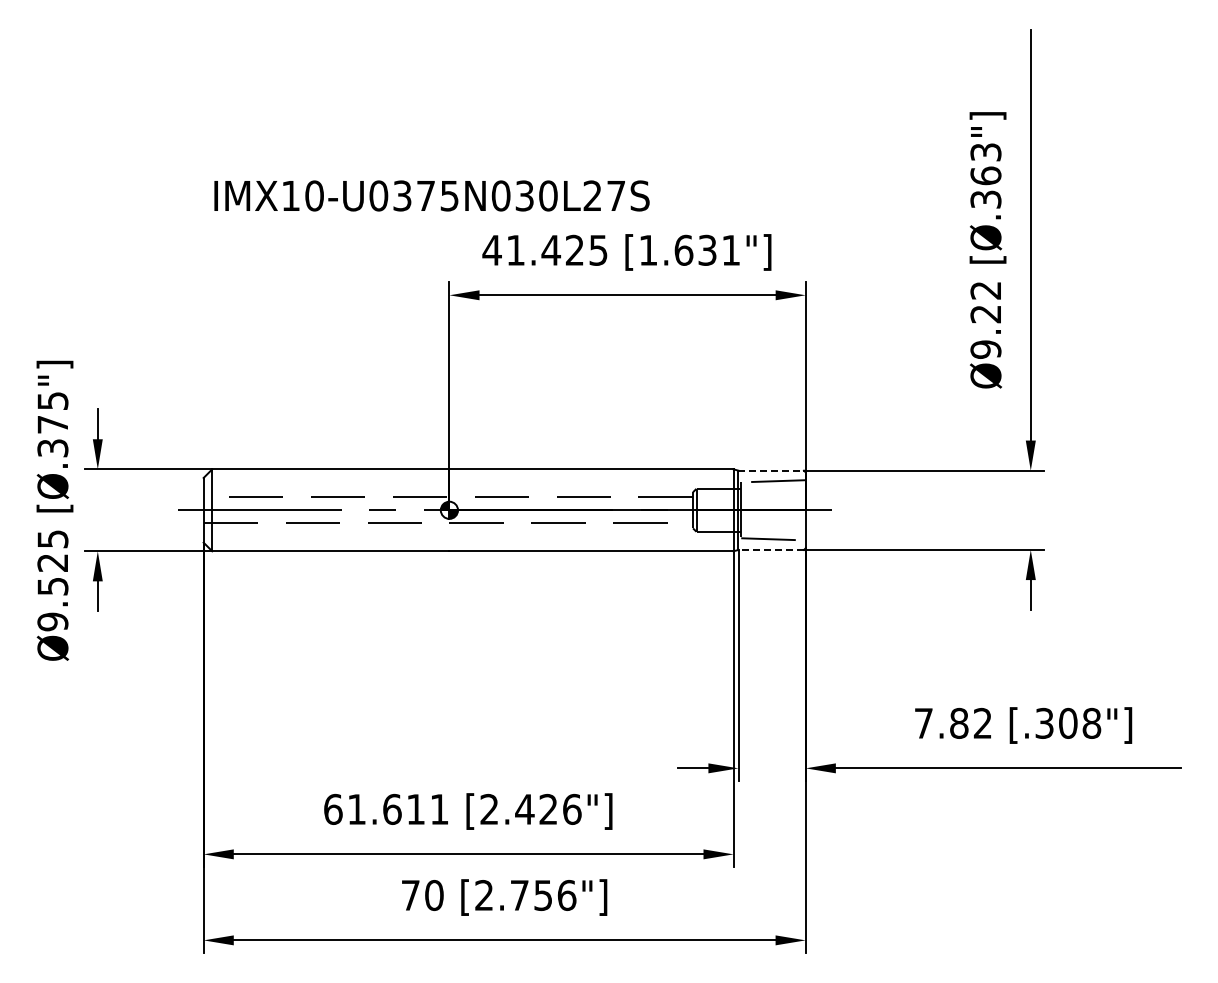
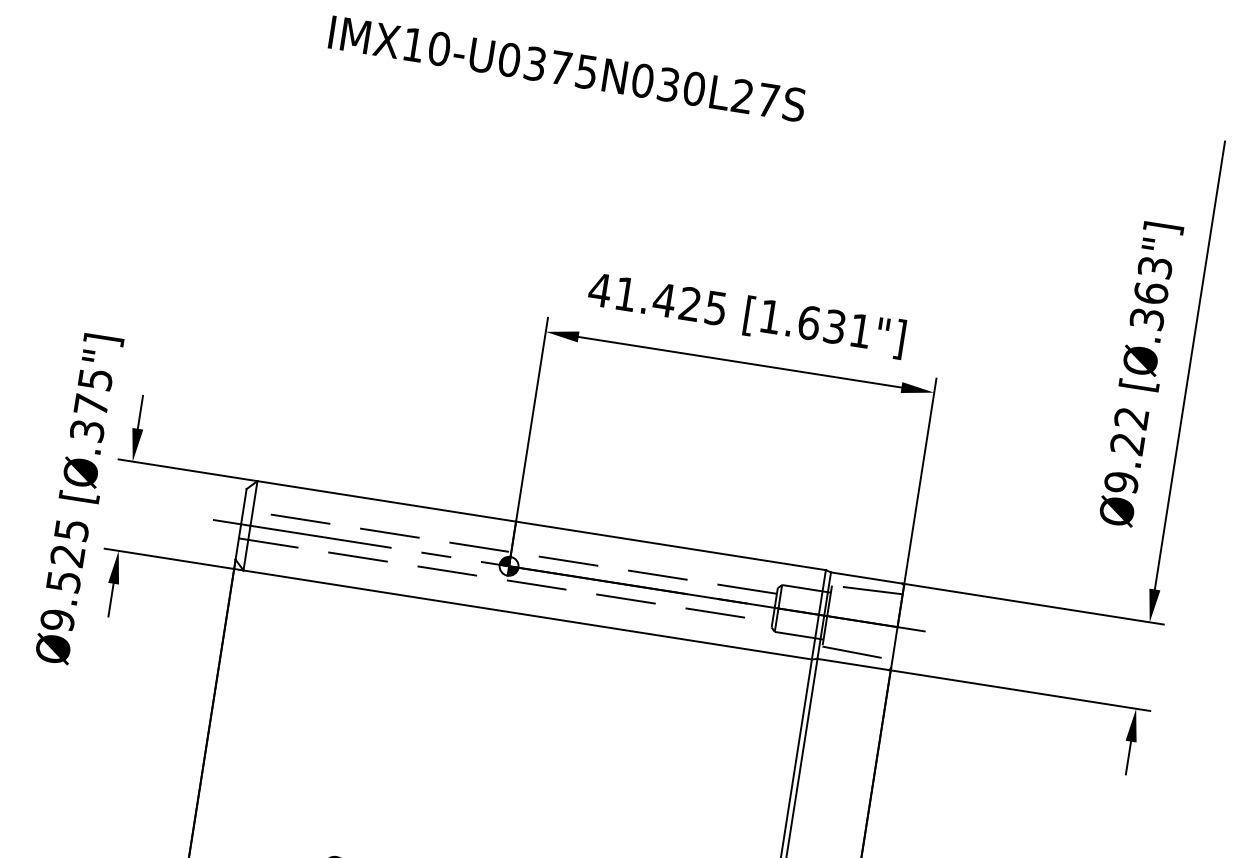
text: (431, 195) -> (567, 68), moved
line: (771, 470) -> (867, 577), dashed -> solid
line: (771, 549) -> (853, 664), dashed -> solid

